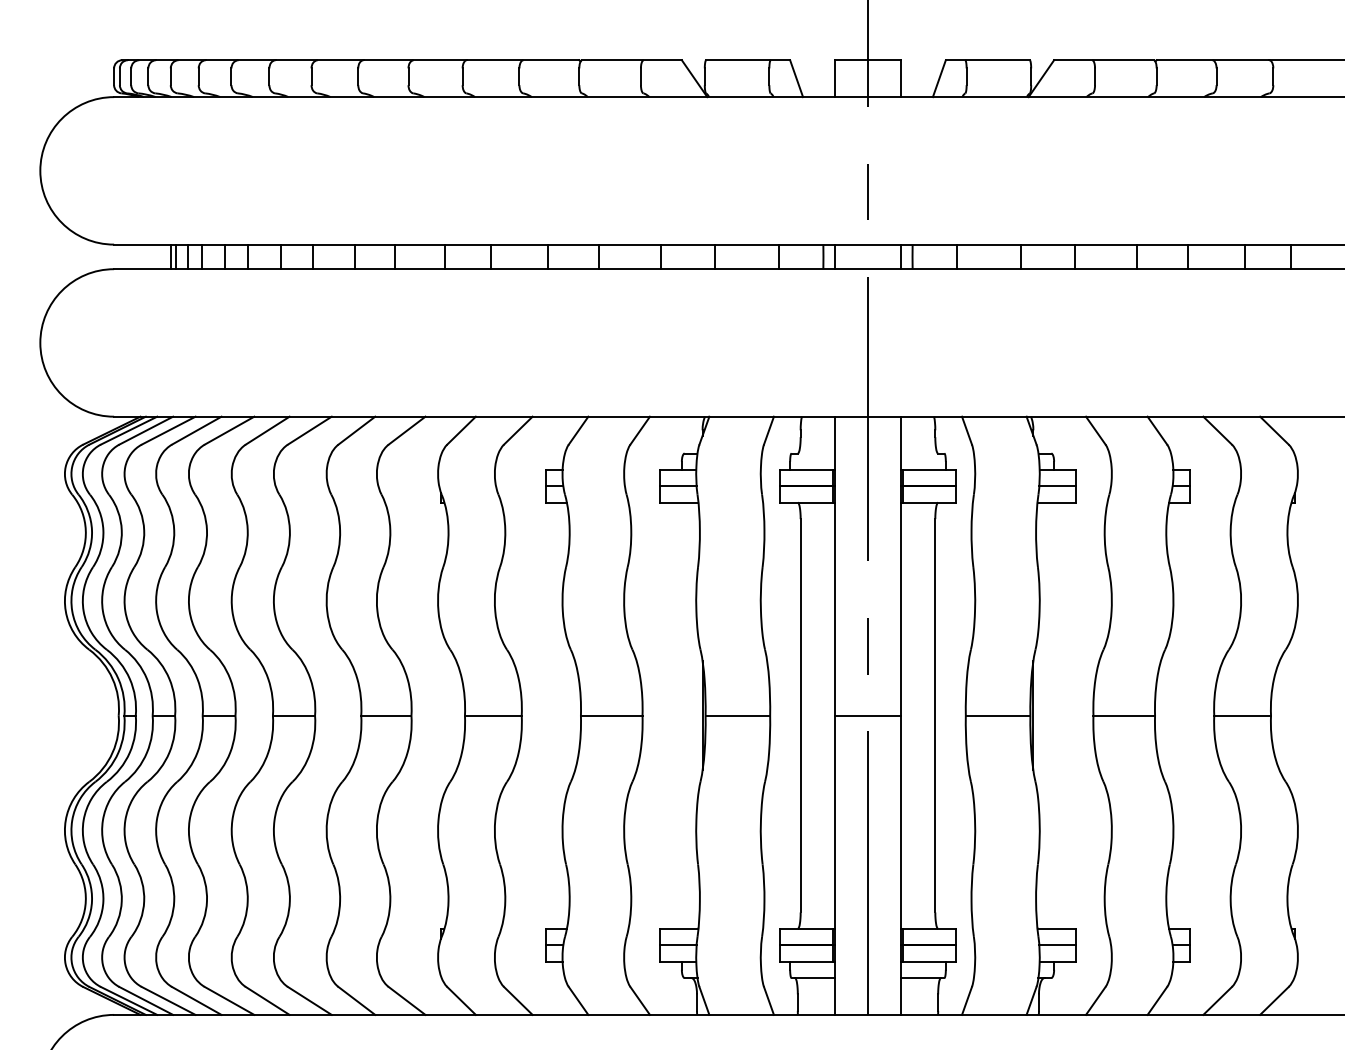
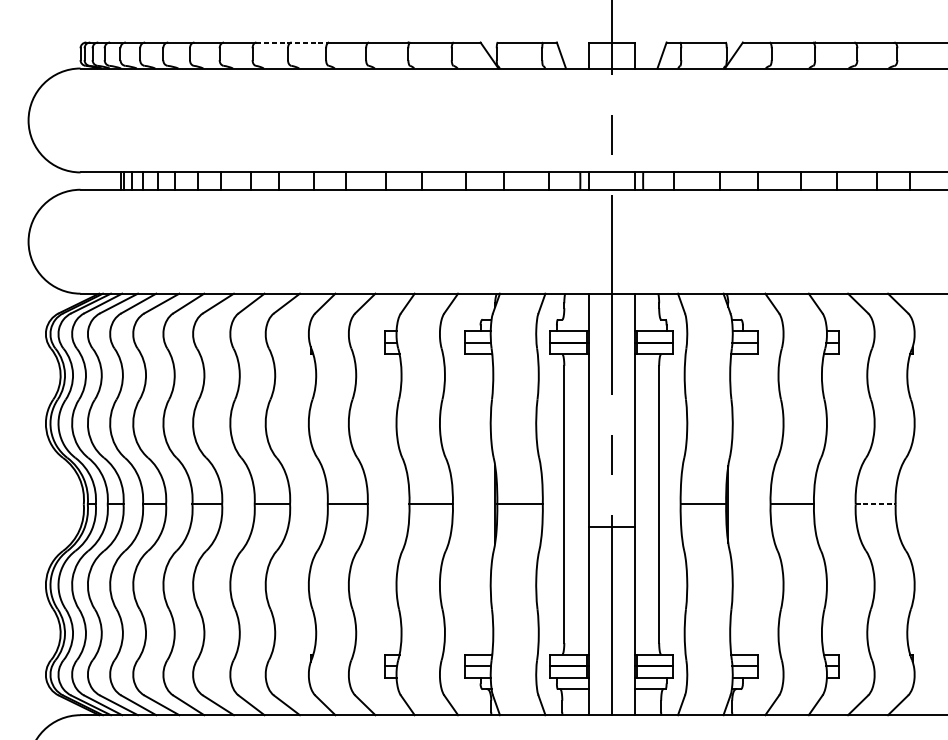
line: (415, 60) -> (292, 42), solid -> dashed
line: (867, 715) -> (611, 526), moved
line: (1243, 715) -> (876, 504), solid -> dashed

